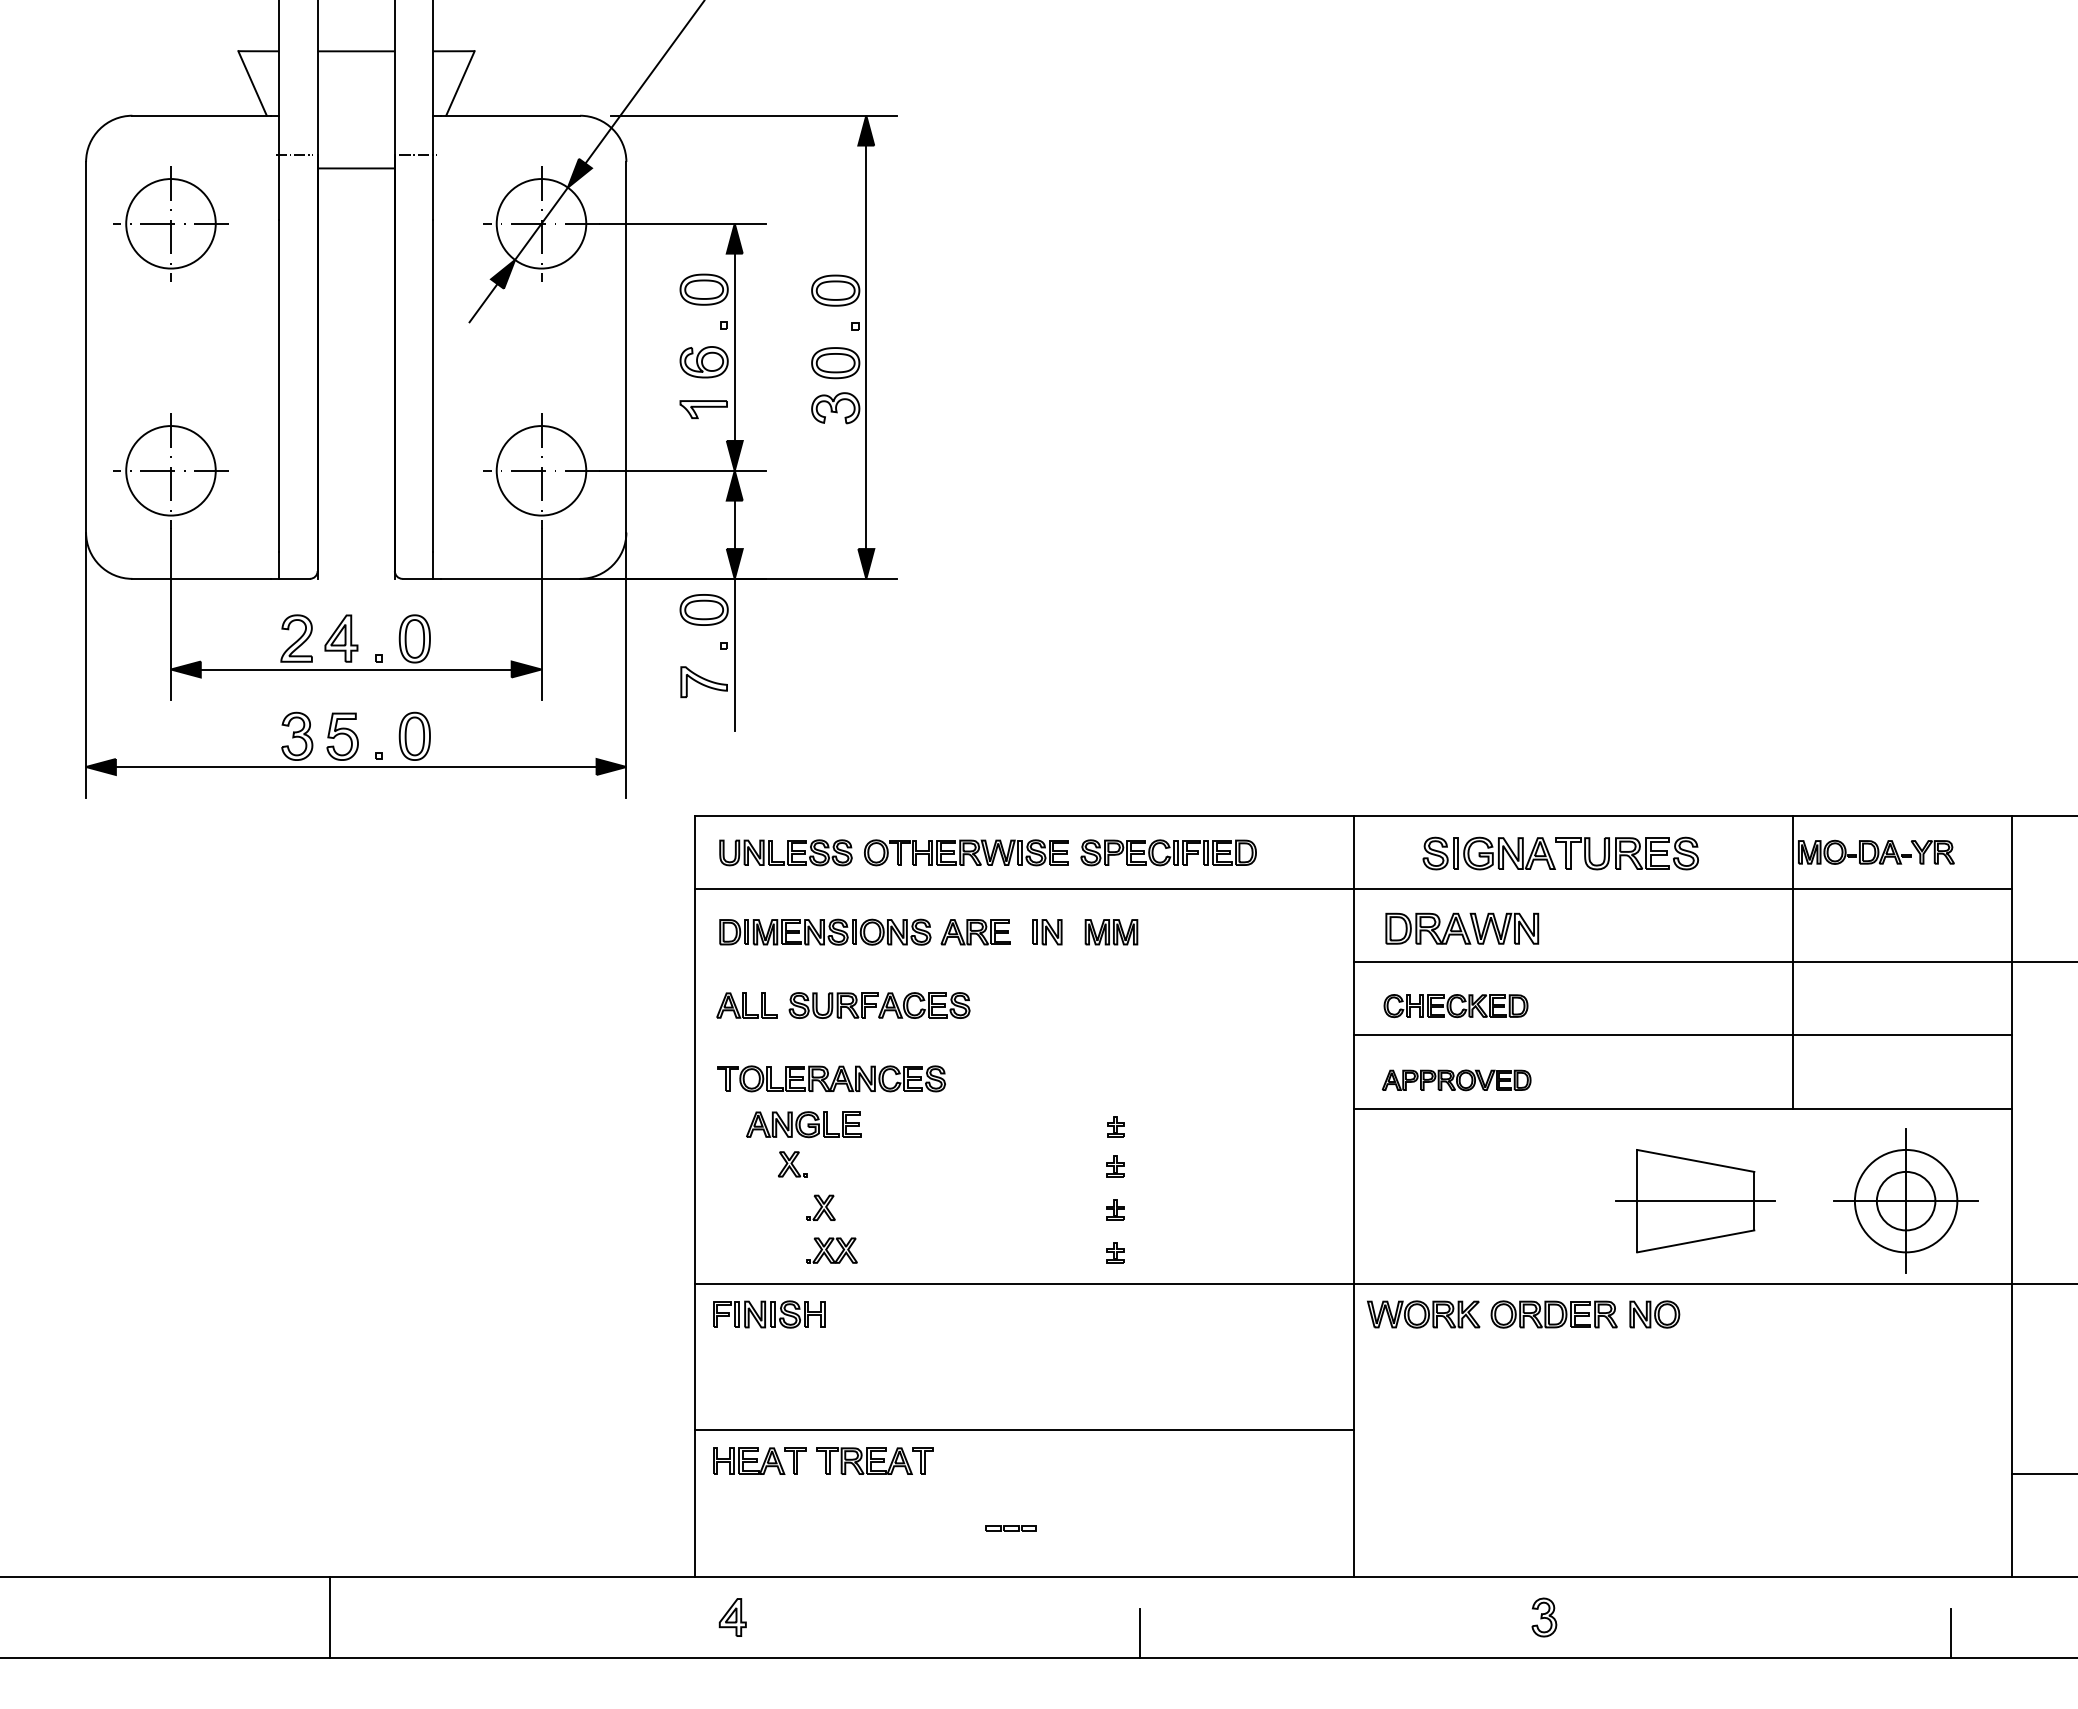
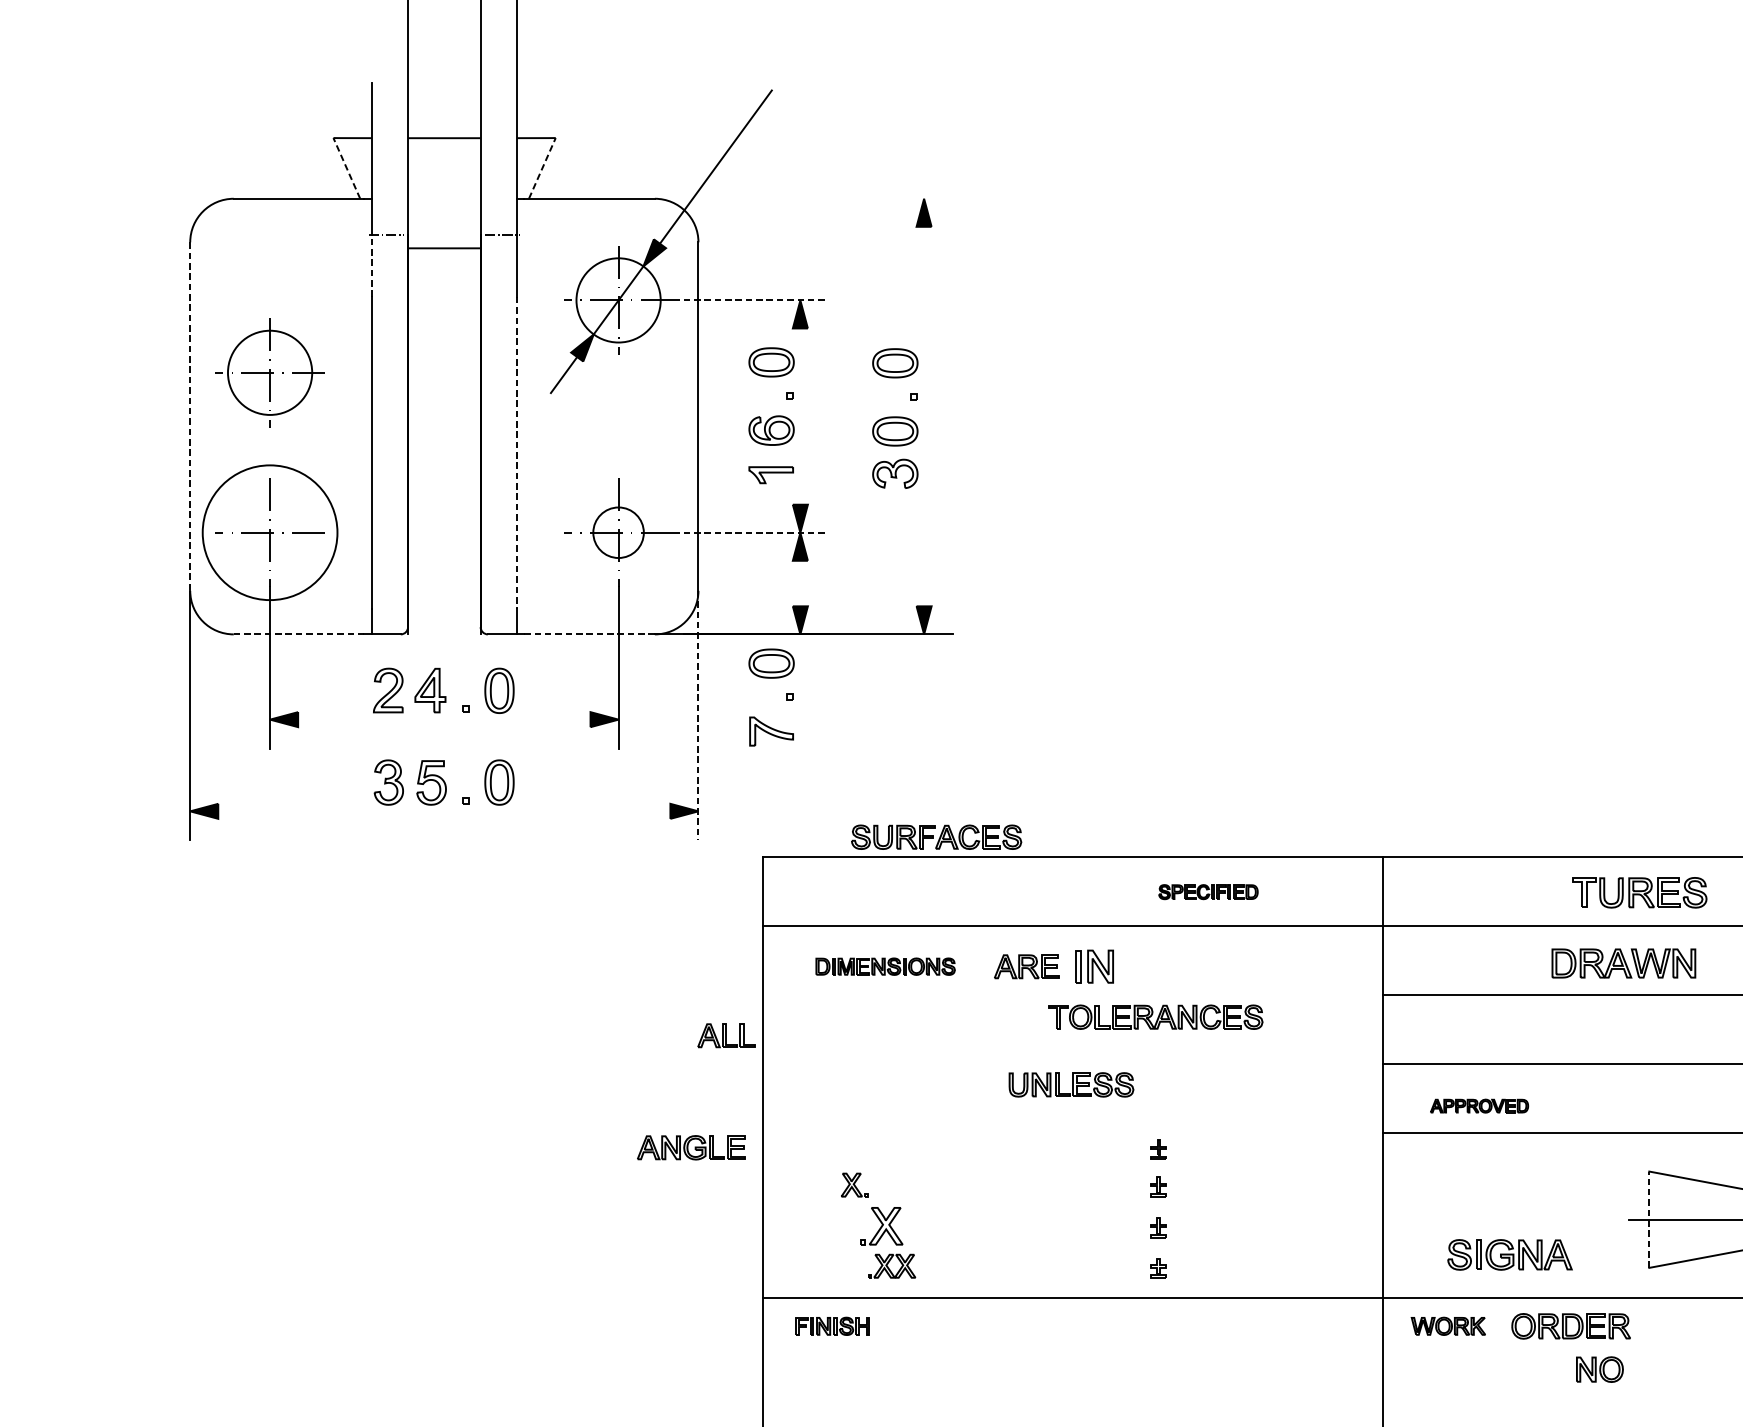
line: (252, 83) -> (346, 168), solid -> dashed
line: (460, 83) -> (542, 168), solid -> dashed
line: (753, 115) -> (818, 198), removed
line: (279, 187) -> (372, 266), solid -> dashed
part: (170, 223) -> (269, 372), moved
line: (682, 223) -> (751, 300), solid -> dashed
line: (734, 346) -> (800, 415), removed
line: (86, 347) -> (190, 416), solid -> dashed
line: (866, 347) -> (924, 416), removed
line: (433, 385) -> (517, 452), solid -> dashed
circle: (170, 470) -> (269, 532), size x1.6
circle: (541, 470) -> (618, 532), size x0.6
line: (682, 470) -> (751, 532), solid -> dashed
line: (734, 524) -> (800, 583), removed
line: (201, 578) -> (298, 634), solid -> dashed
line: (511, 578) -> (590, 634), solid -> dashed
line: (734, 654) -> (800, 705), removed
line: (626, 665) -> (698, 715), solid -> dashed
line: (355, 669) -> (443, 719), removed
line: (355, 767) -> (443, 811), removed
part: (785, 852) -> (1071, 1084), moved
part: (966, 852) -> (1018, 891), removed
part: (1168, 852) -> (1208, 891), size x0.6
part: (1488, 853) -> (1509, 1254), moved
part: (1462, 928) -> (1624, 963), moved
part: (825, 931) -> (885, 966), size x0.7
part: (1047, 932) -> (1094, 967), size x1.4
part: (1111, 932) -> (1154, 967), removed
part: (746, 1005) -> (725, 1035), moved
part: (879, 1005) -> (936, 837), moved
part: (1455, 1006) -> (1478, 1036), removed
part: (831, 1078) -> (1155, 1016), moved
part: (1456, 1080) -> (1479, 1106), size x0.7
part: (803, 1124) -> (691, 1147), moved
line: (1637, 1200) -> (1649, 1219), solid -> dashed
part: (820, 1207) -> (881, 1225), size x1.6
part: (769, 1314) -> (833, 1326), size x0.7
part: (1423, 1314) -> (1448, 1326), size x0.7
part: (1654, 1314) -> (1599, 1369), moved

